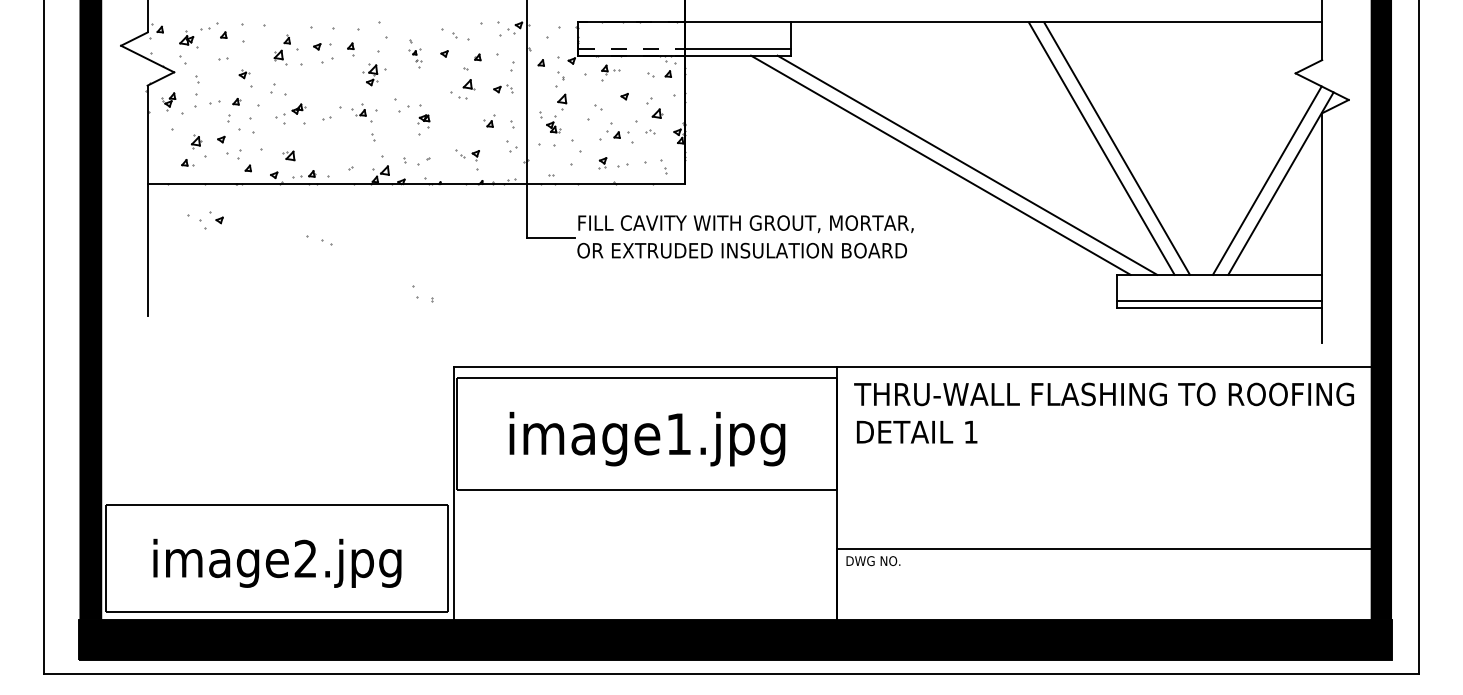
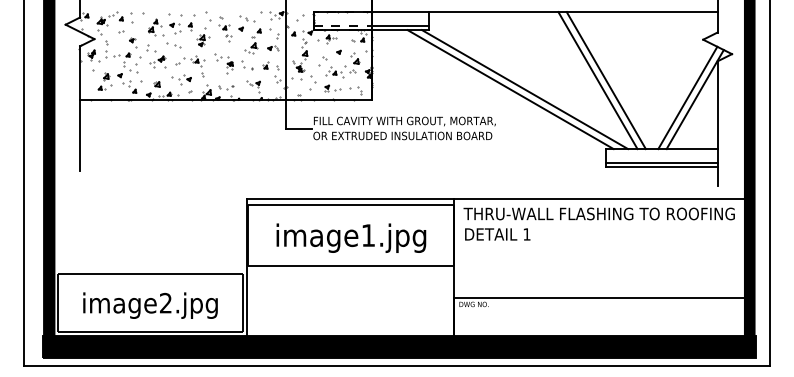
part: (415, 54) -> (225, 29), size x1.67
part: (205, 220) -> (181, 79), moved
part: (319, 240) -> (173, 45), moved
part: (422, 294) -> (247, 65), moved

